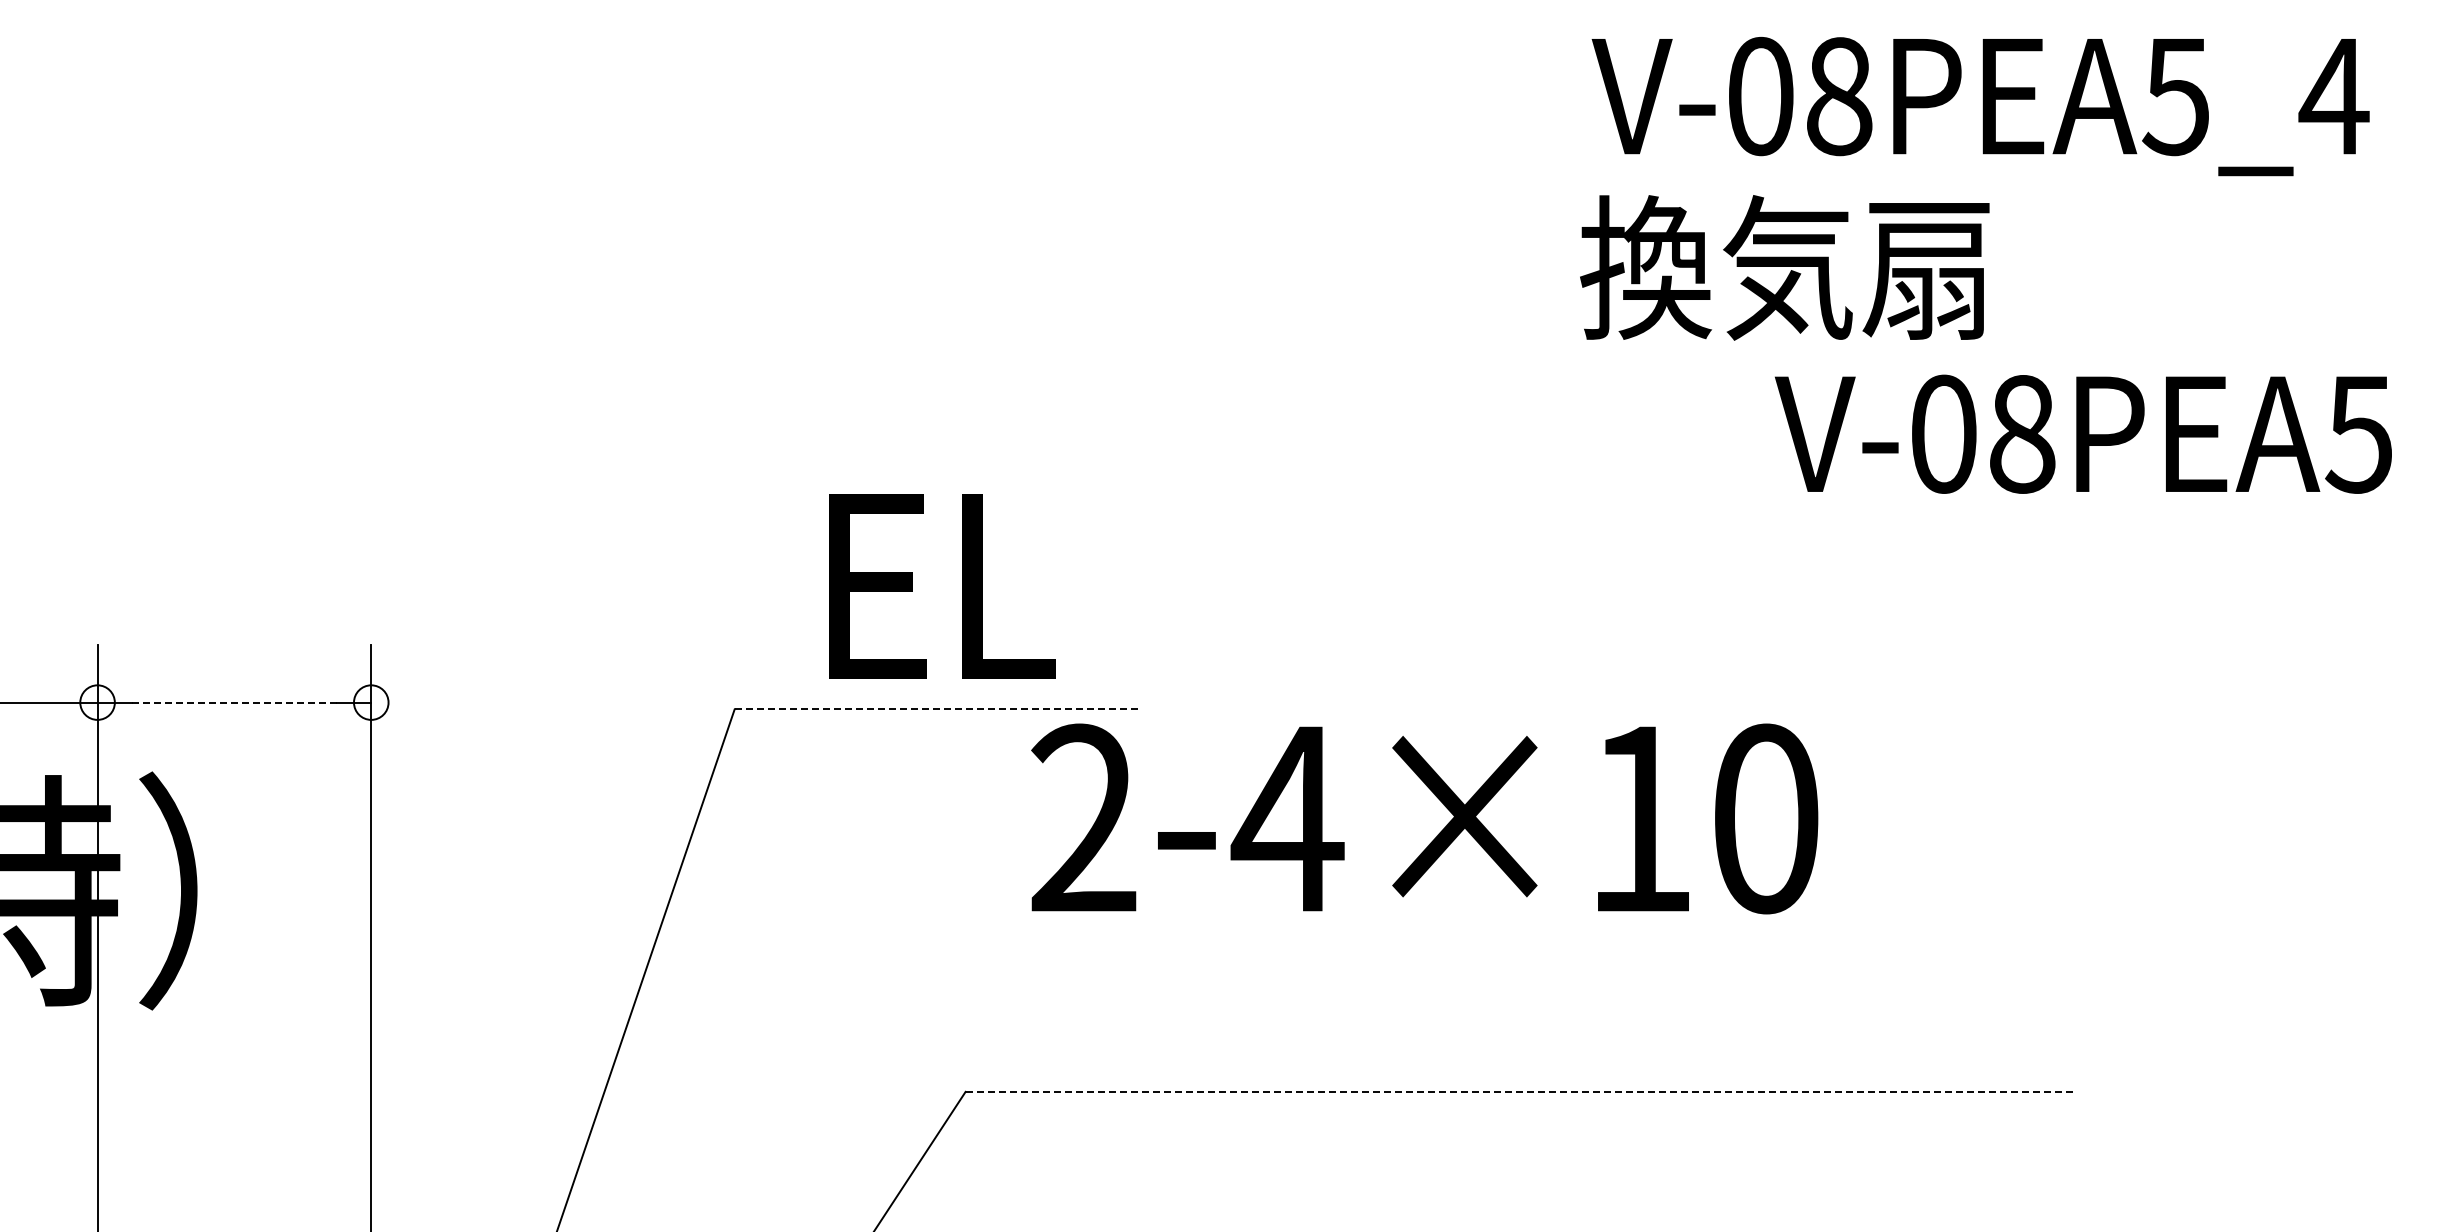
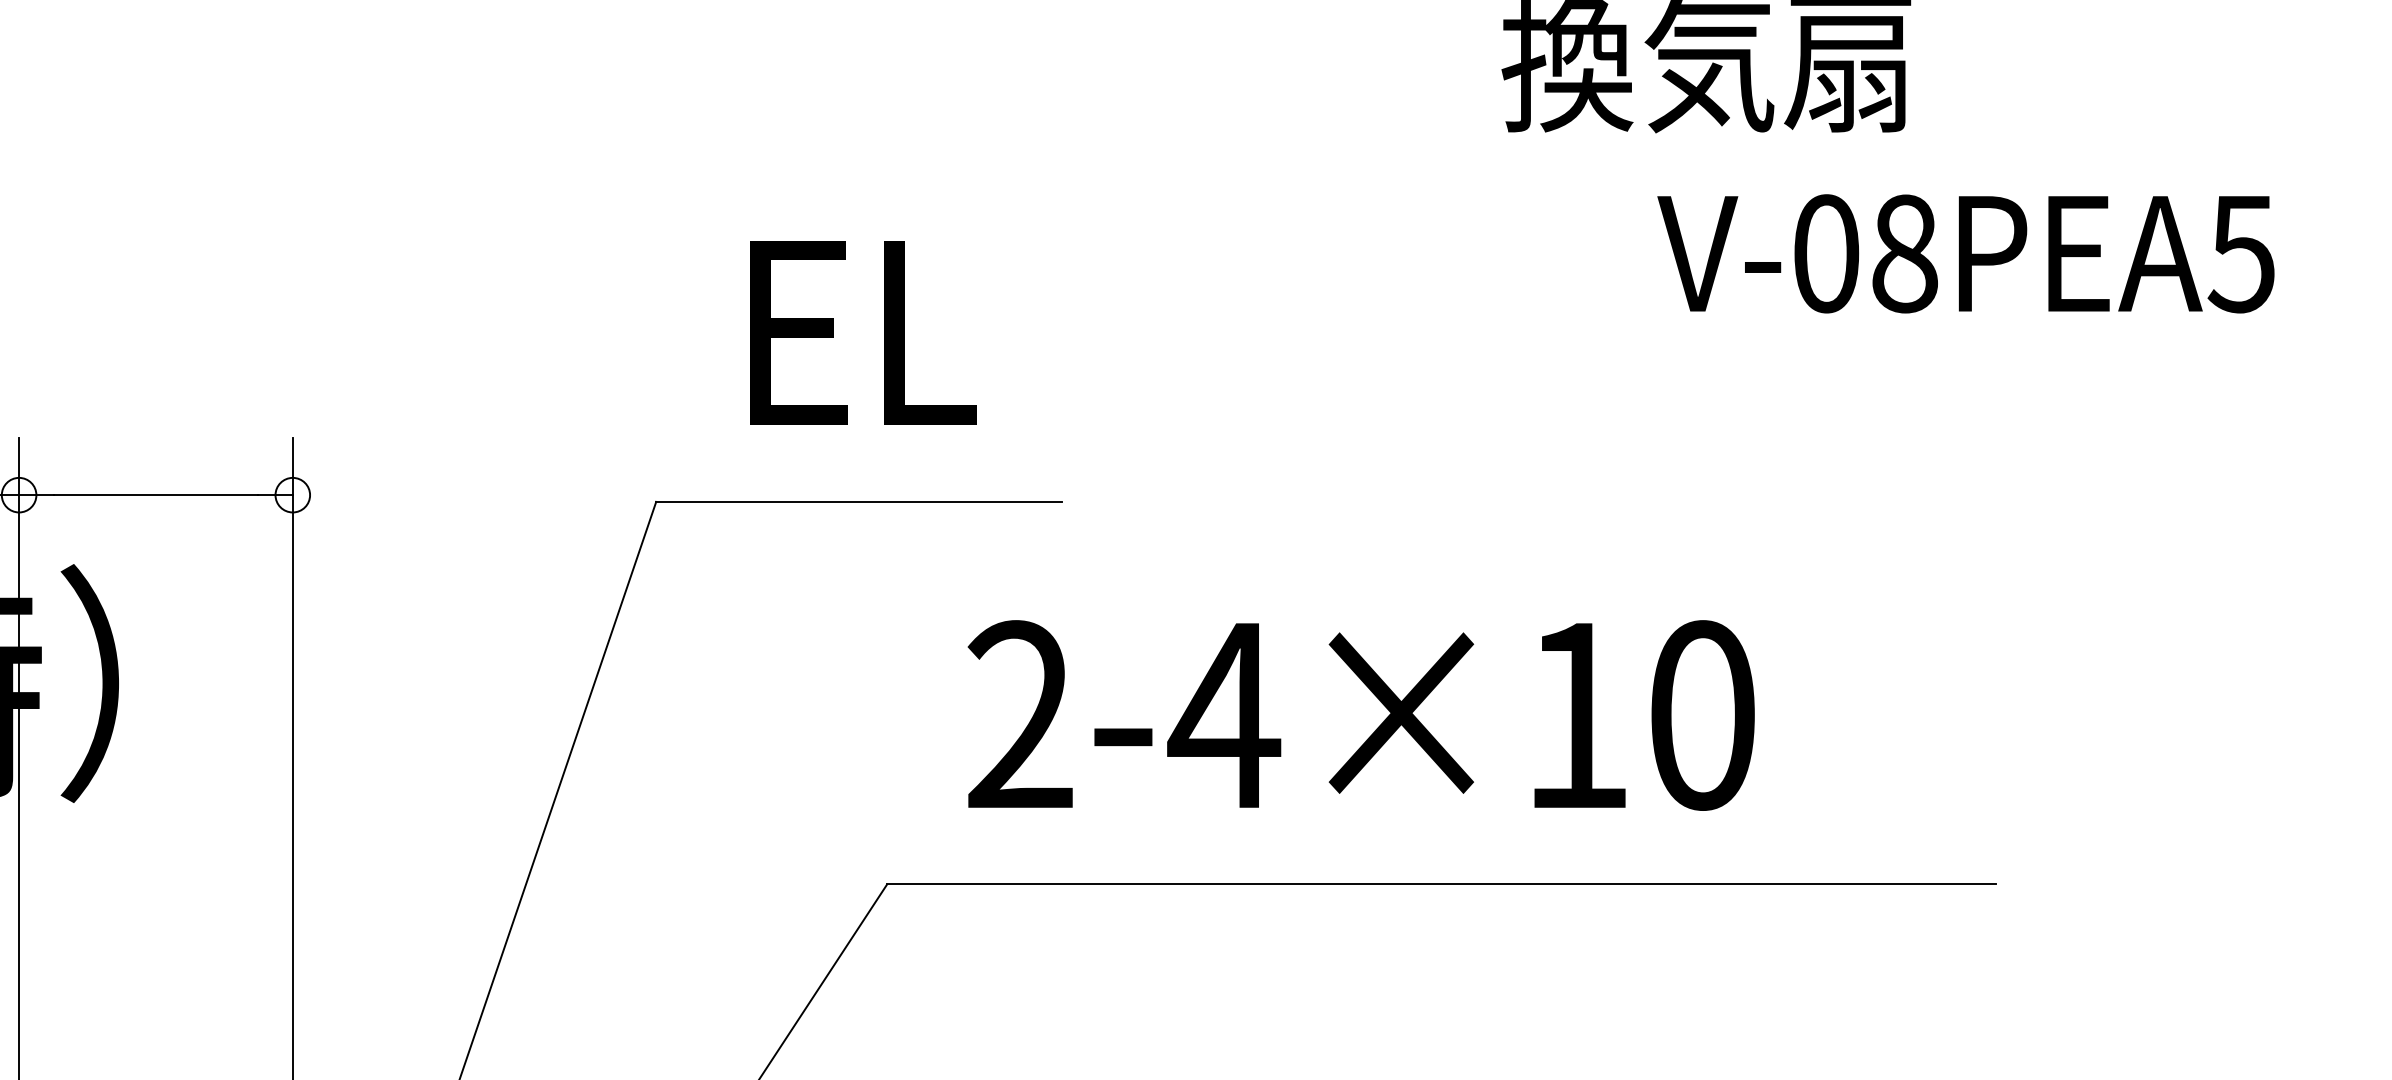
text: (2083, 433) -> (1966, 253), moved
text: (942, 586) -> (864, 333), moved
line: (233, 702) -> (155, 495), dashed -> solid
line: (937, 709) -> (859, 502), dashed -> solid
text: (1424, 818) -> (1361, 715), moved
line: (1520, 1091) -> (1442, 884), dashed -> solid

